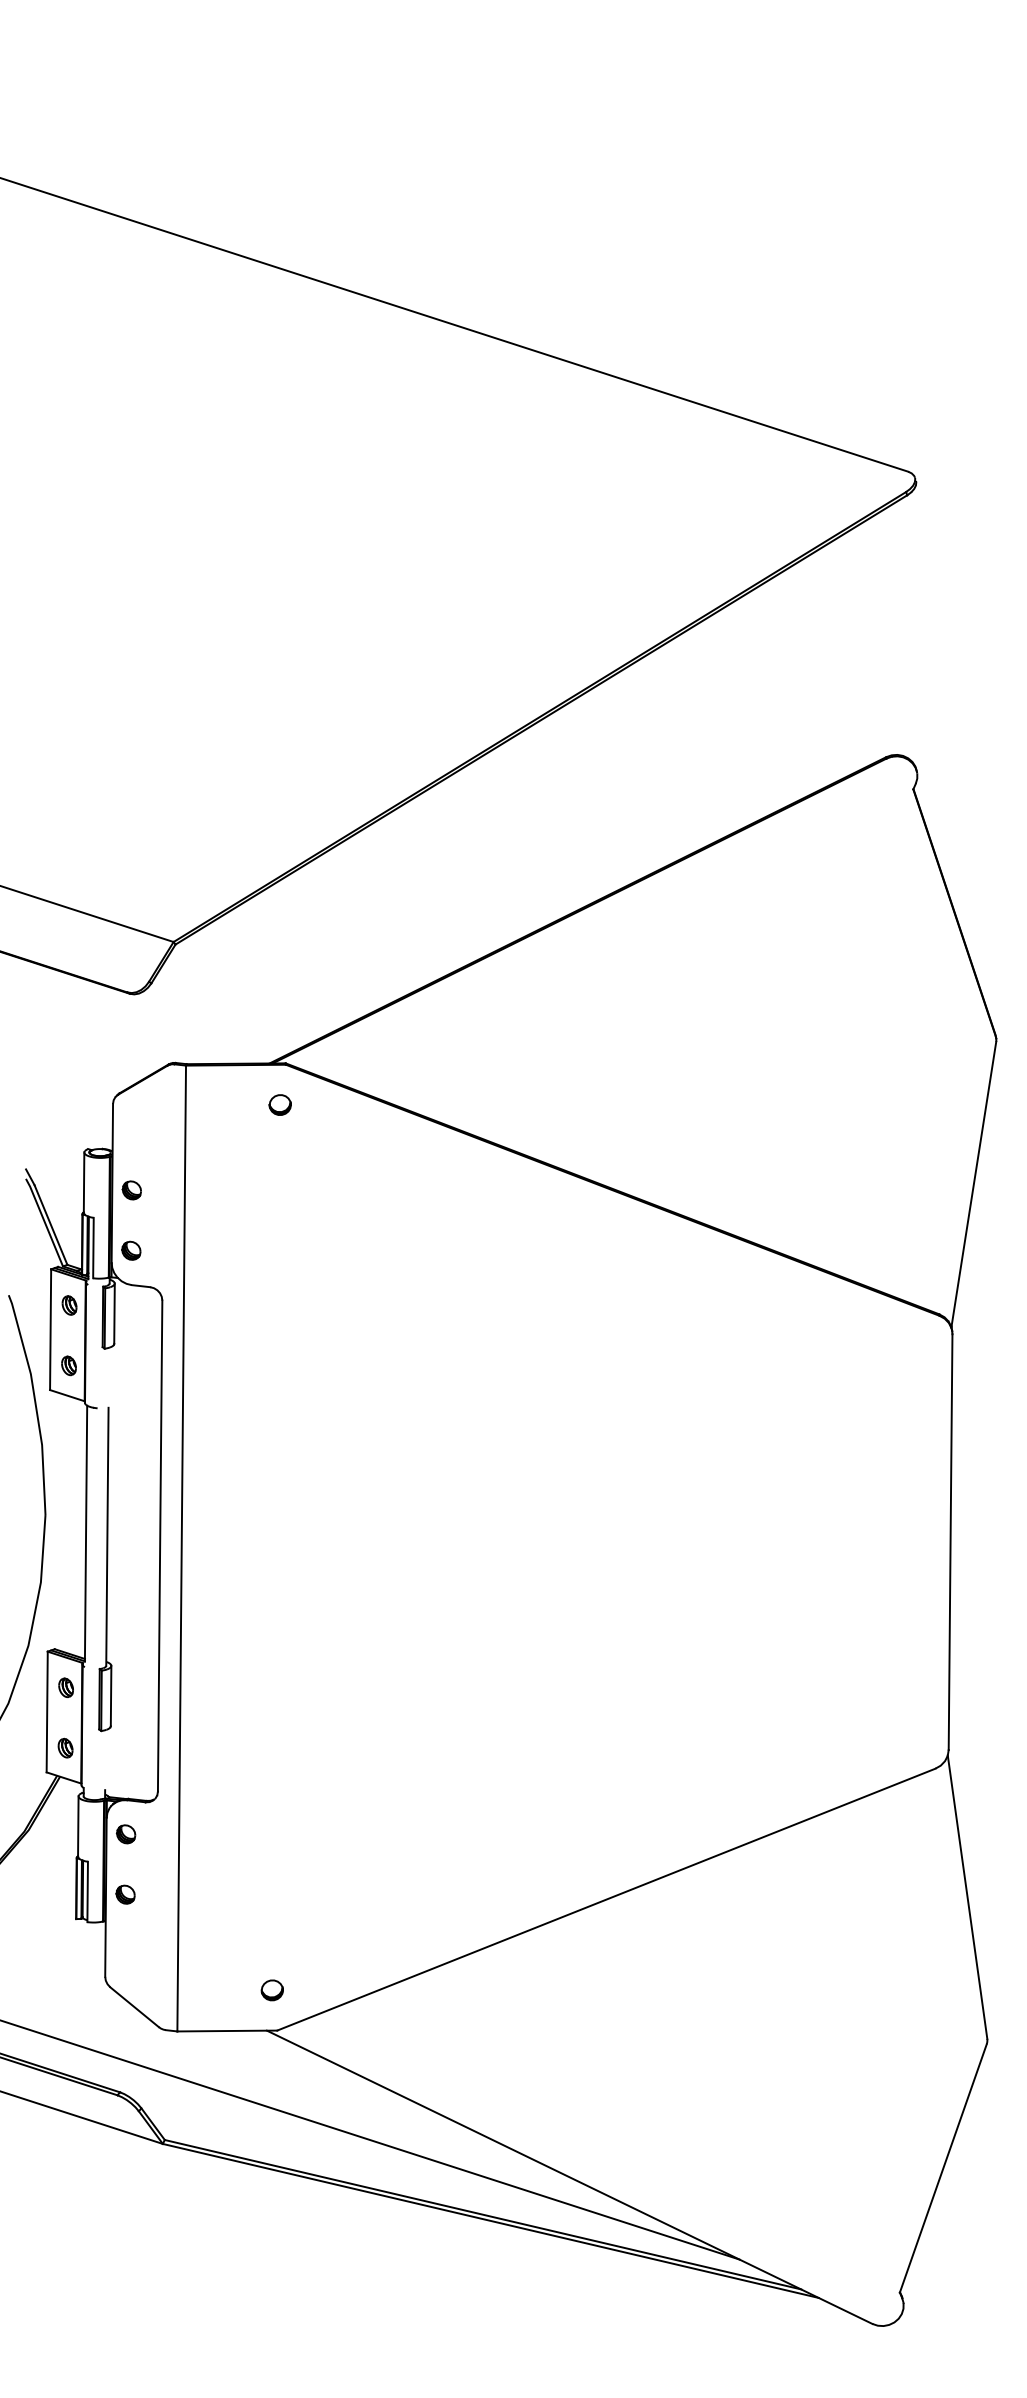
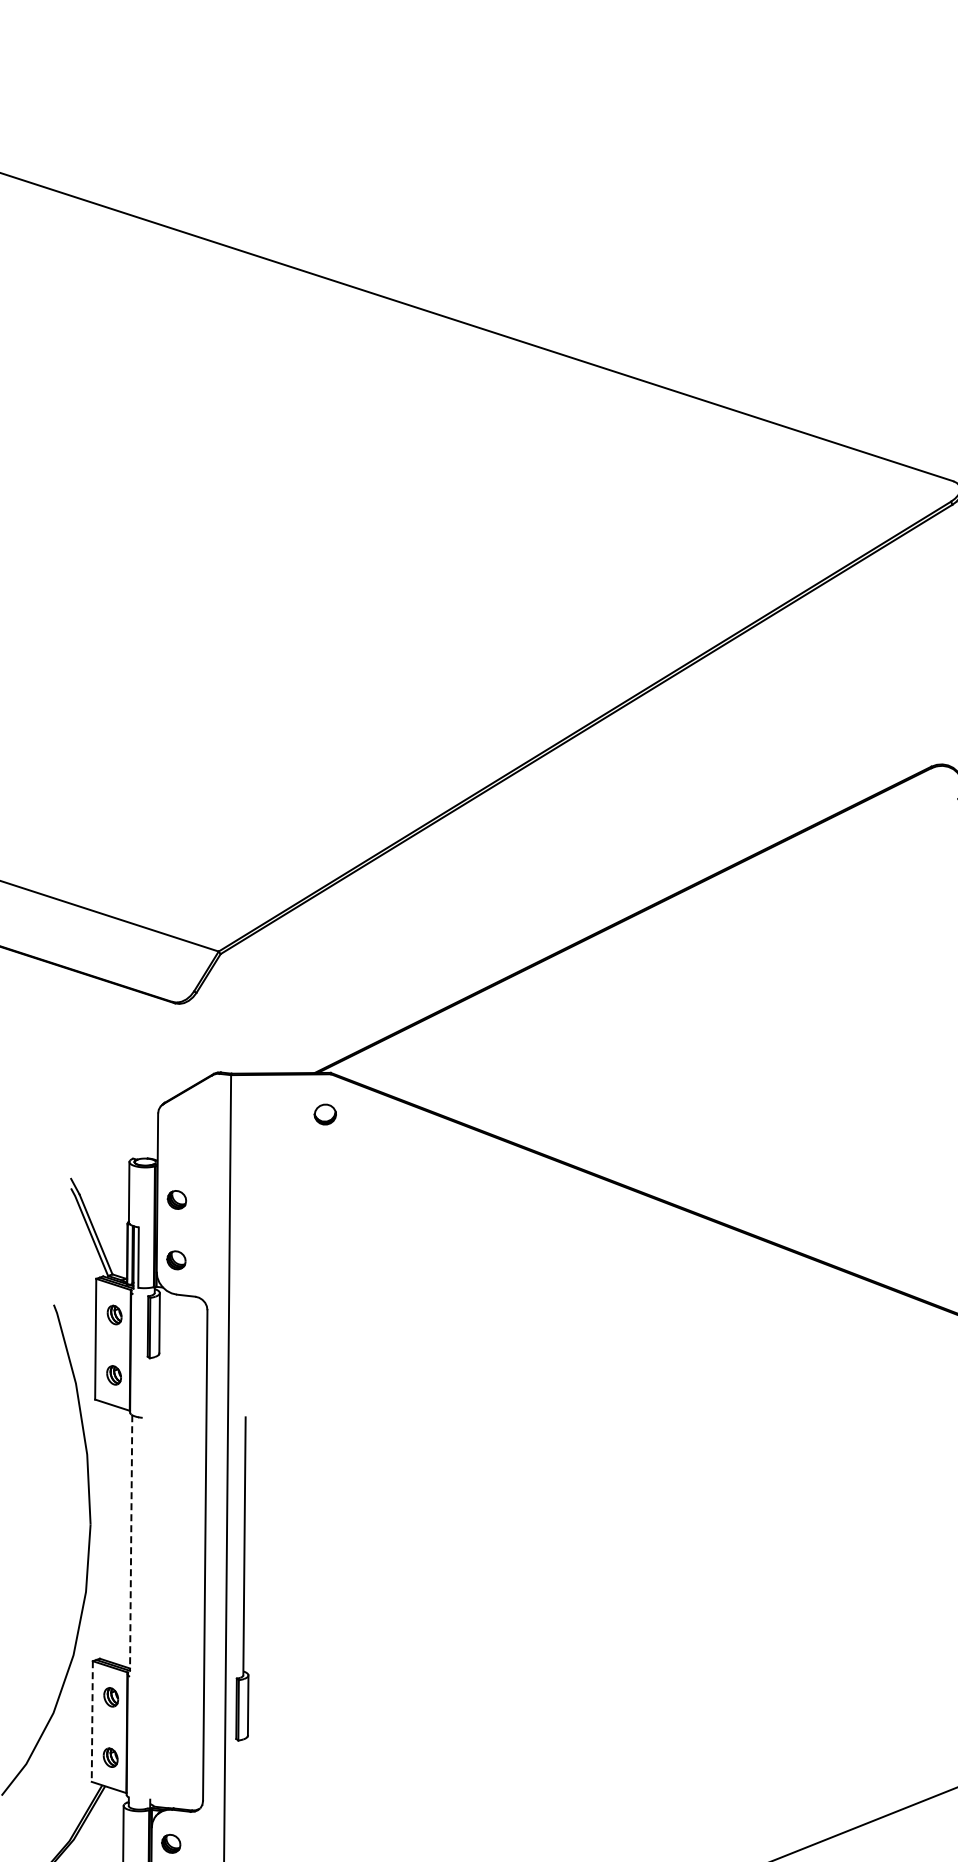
line: (86, 1533) -> (131, 1543), solid -> dashed
part: (105, 1569) -> (242, 1579), moved
line: (47, 1712) -> (92, 1722), solid -> dashed

